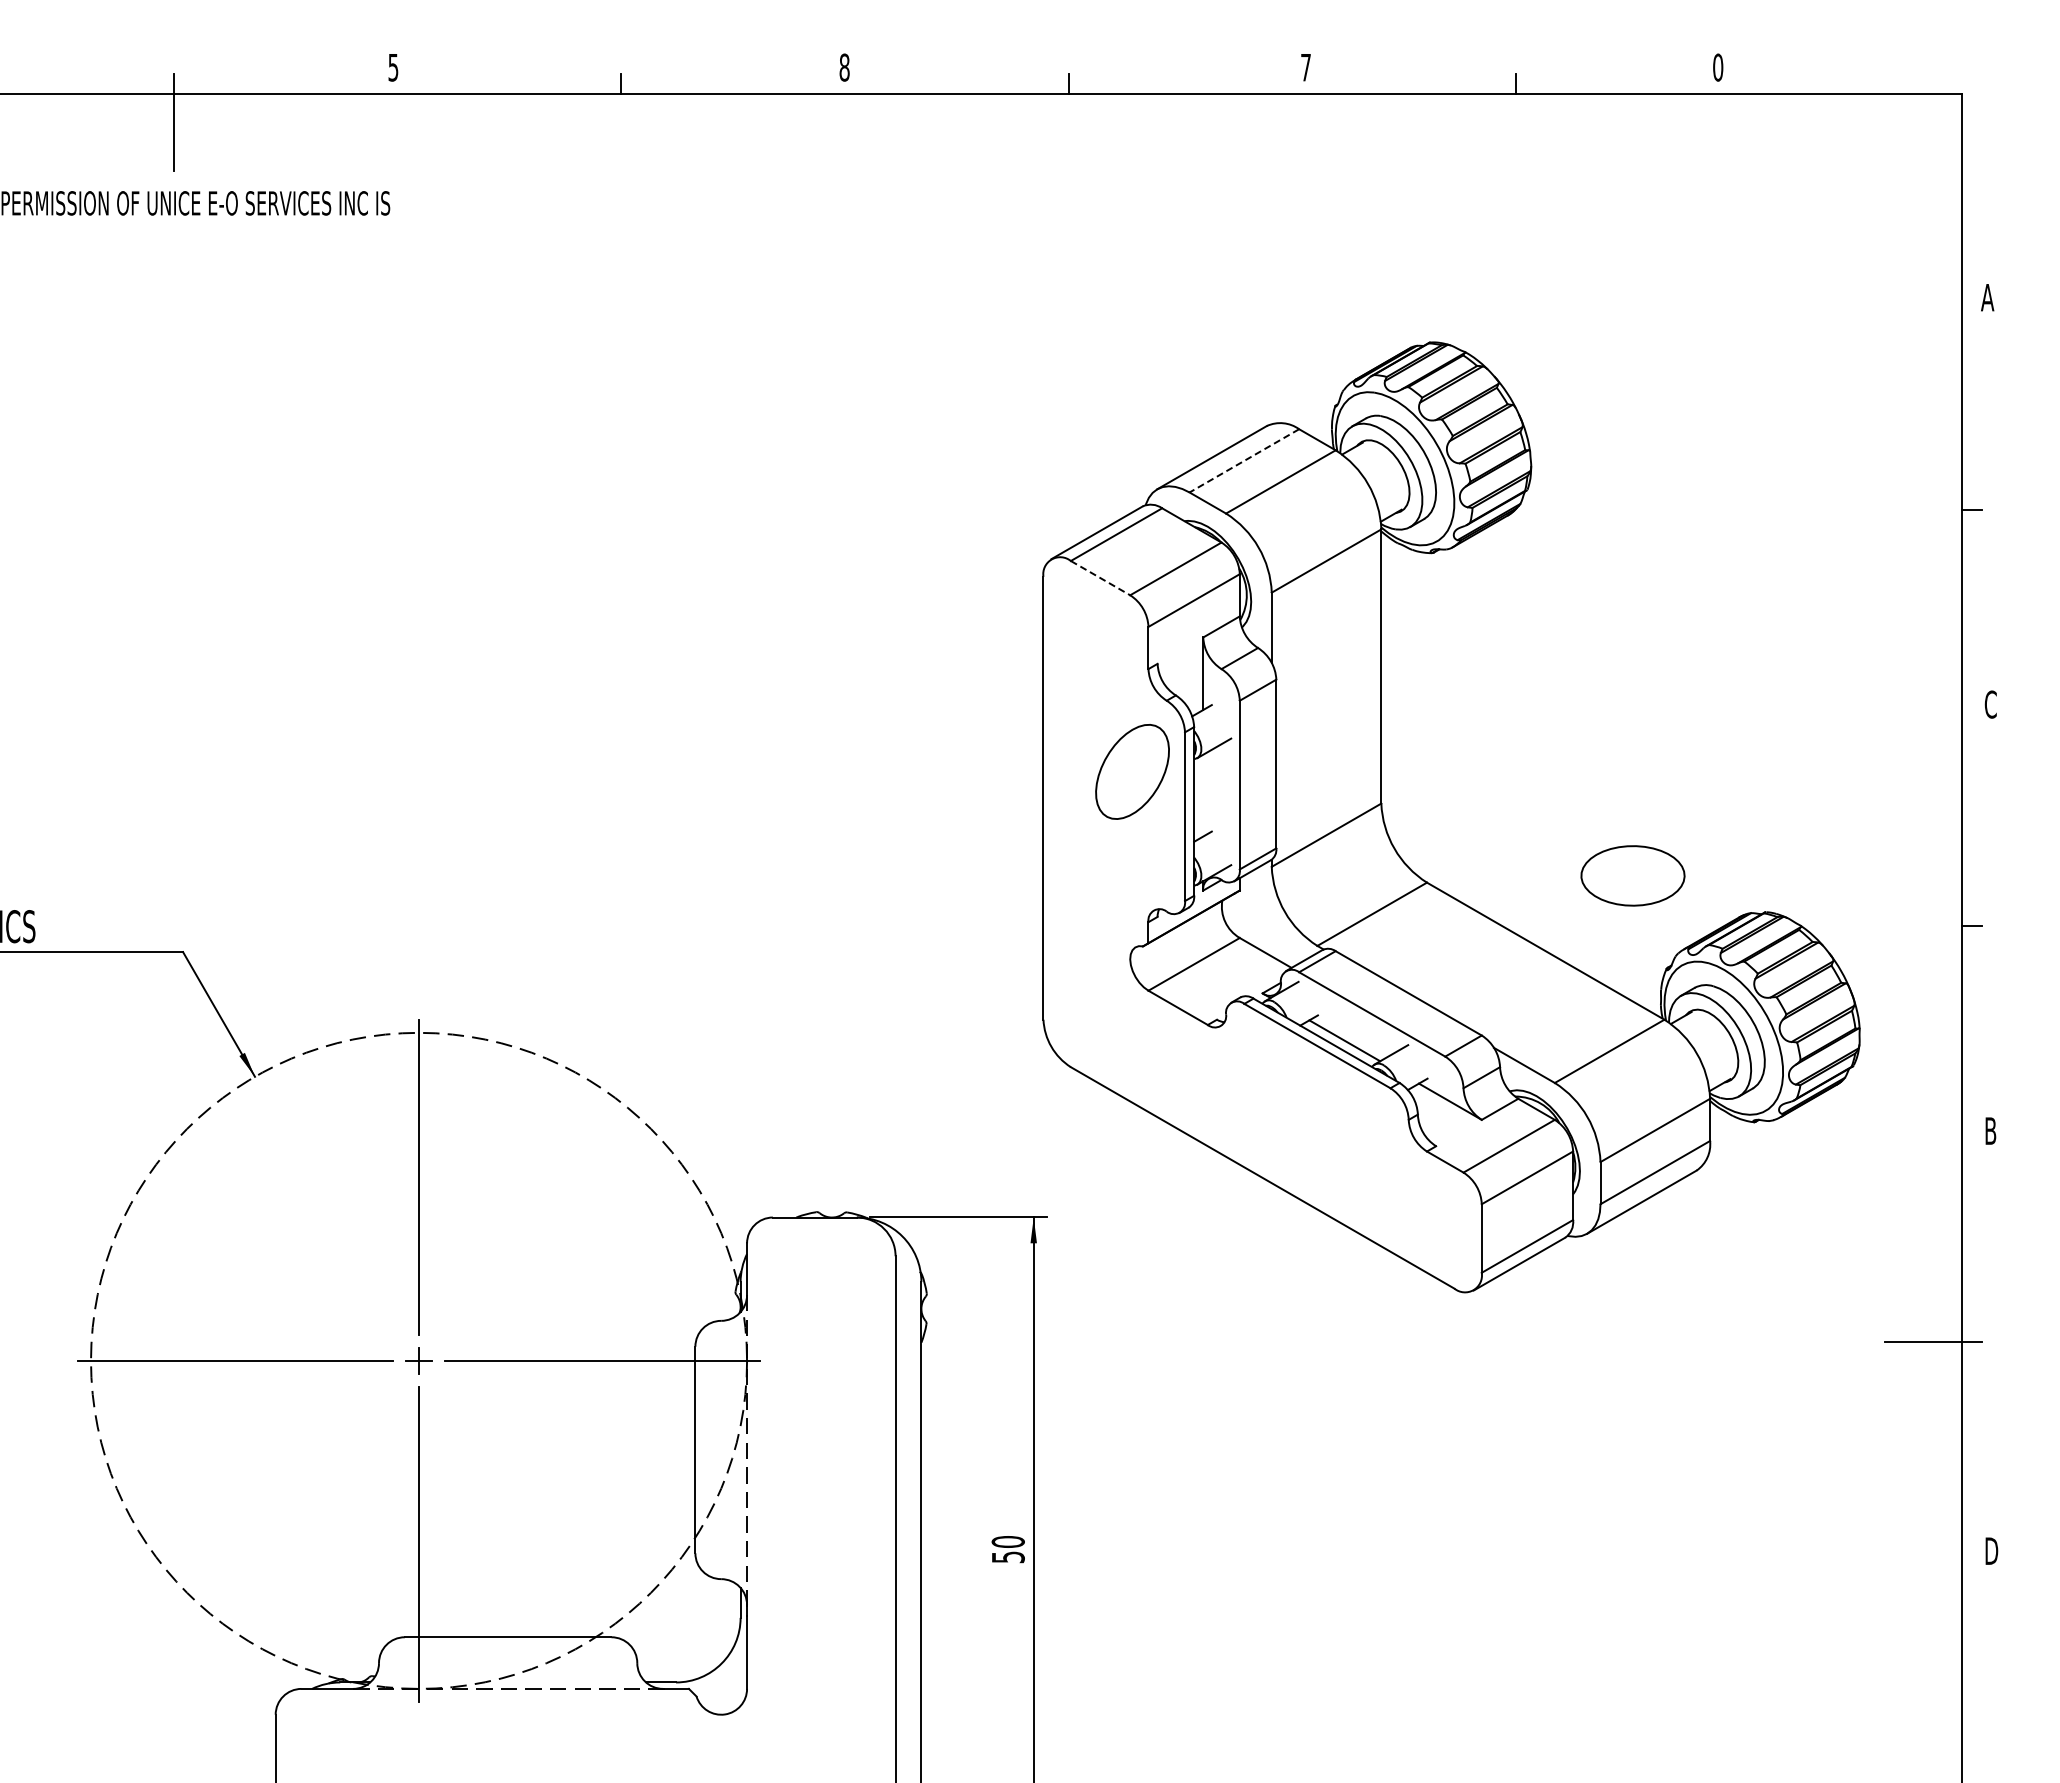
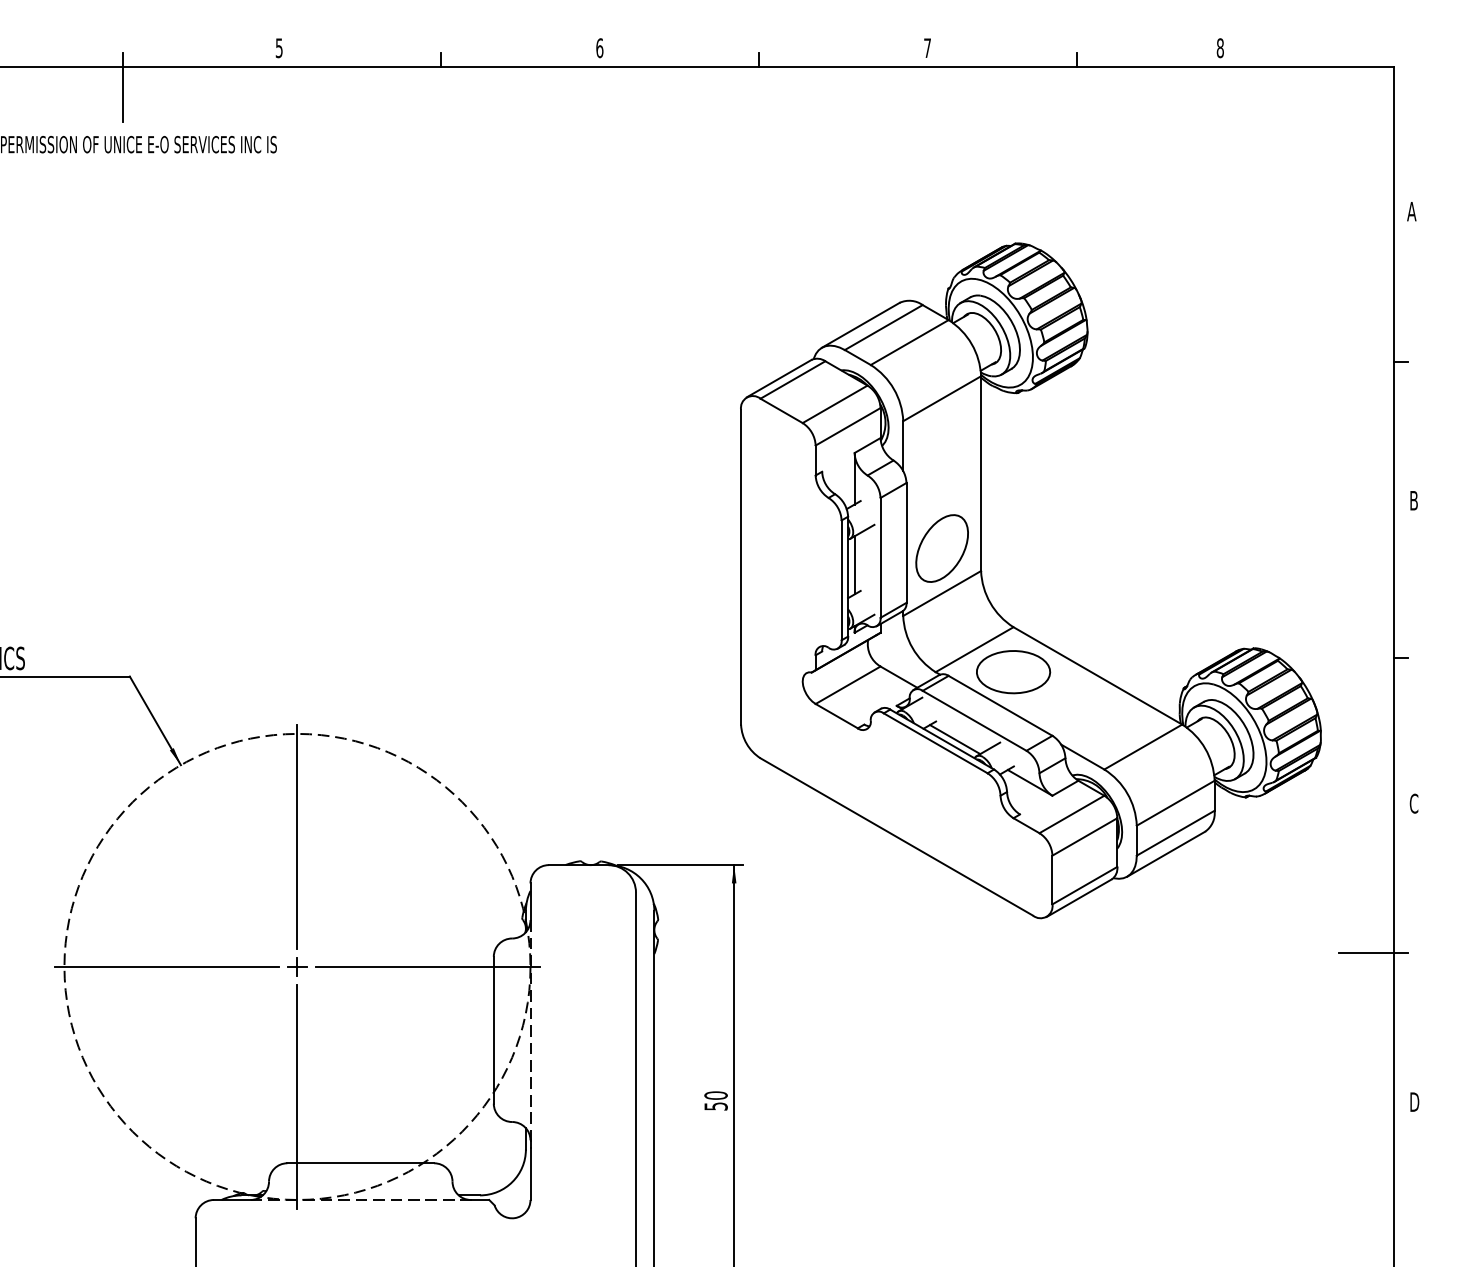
text: (844, 67) -> (599, 48), 8 -> 6
text: (1718, 67) -> (1220, 48), 0 -> 8
line: (1243, 461) -> (883, 328), dashed -> solid
line: (1100, 578) -> (781, 411), dashed -> solid
text: (1990, 704) -> (1413, 500), C -> B
part: (1132, 771) -> (942, 548), moved
line: (1203, 795) -> (854, 565), added
part: (1632, 875) -> (1013, 671), moved
text: (1990, 1131) -> (1413, 803), B -> C

